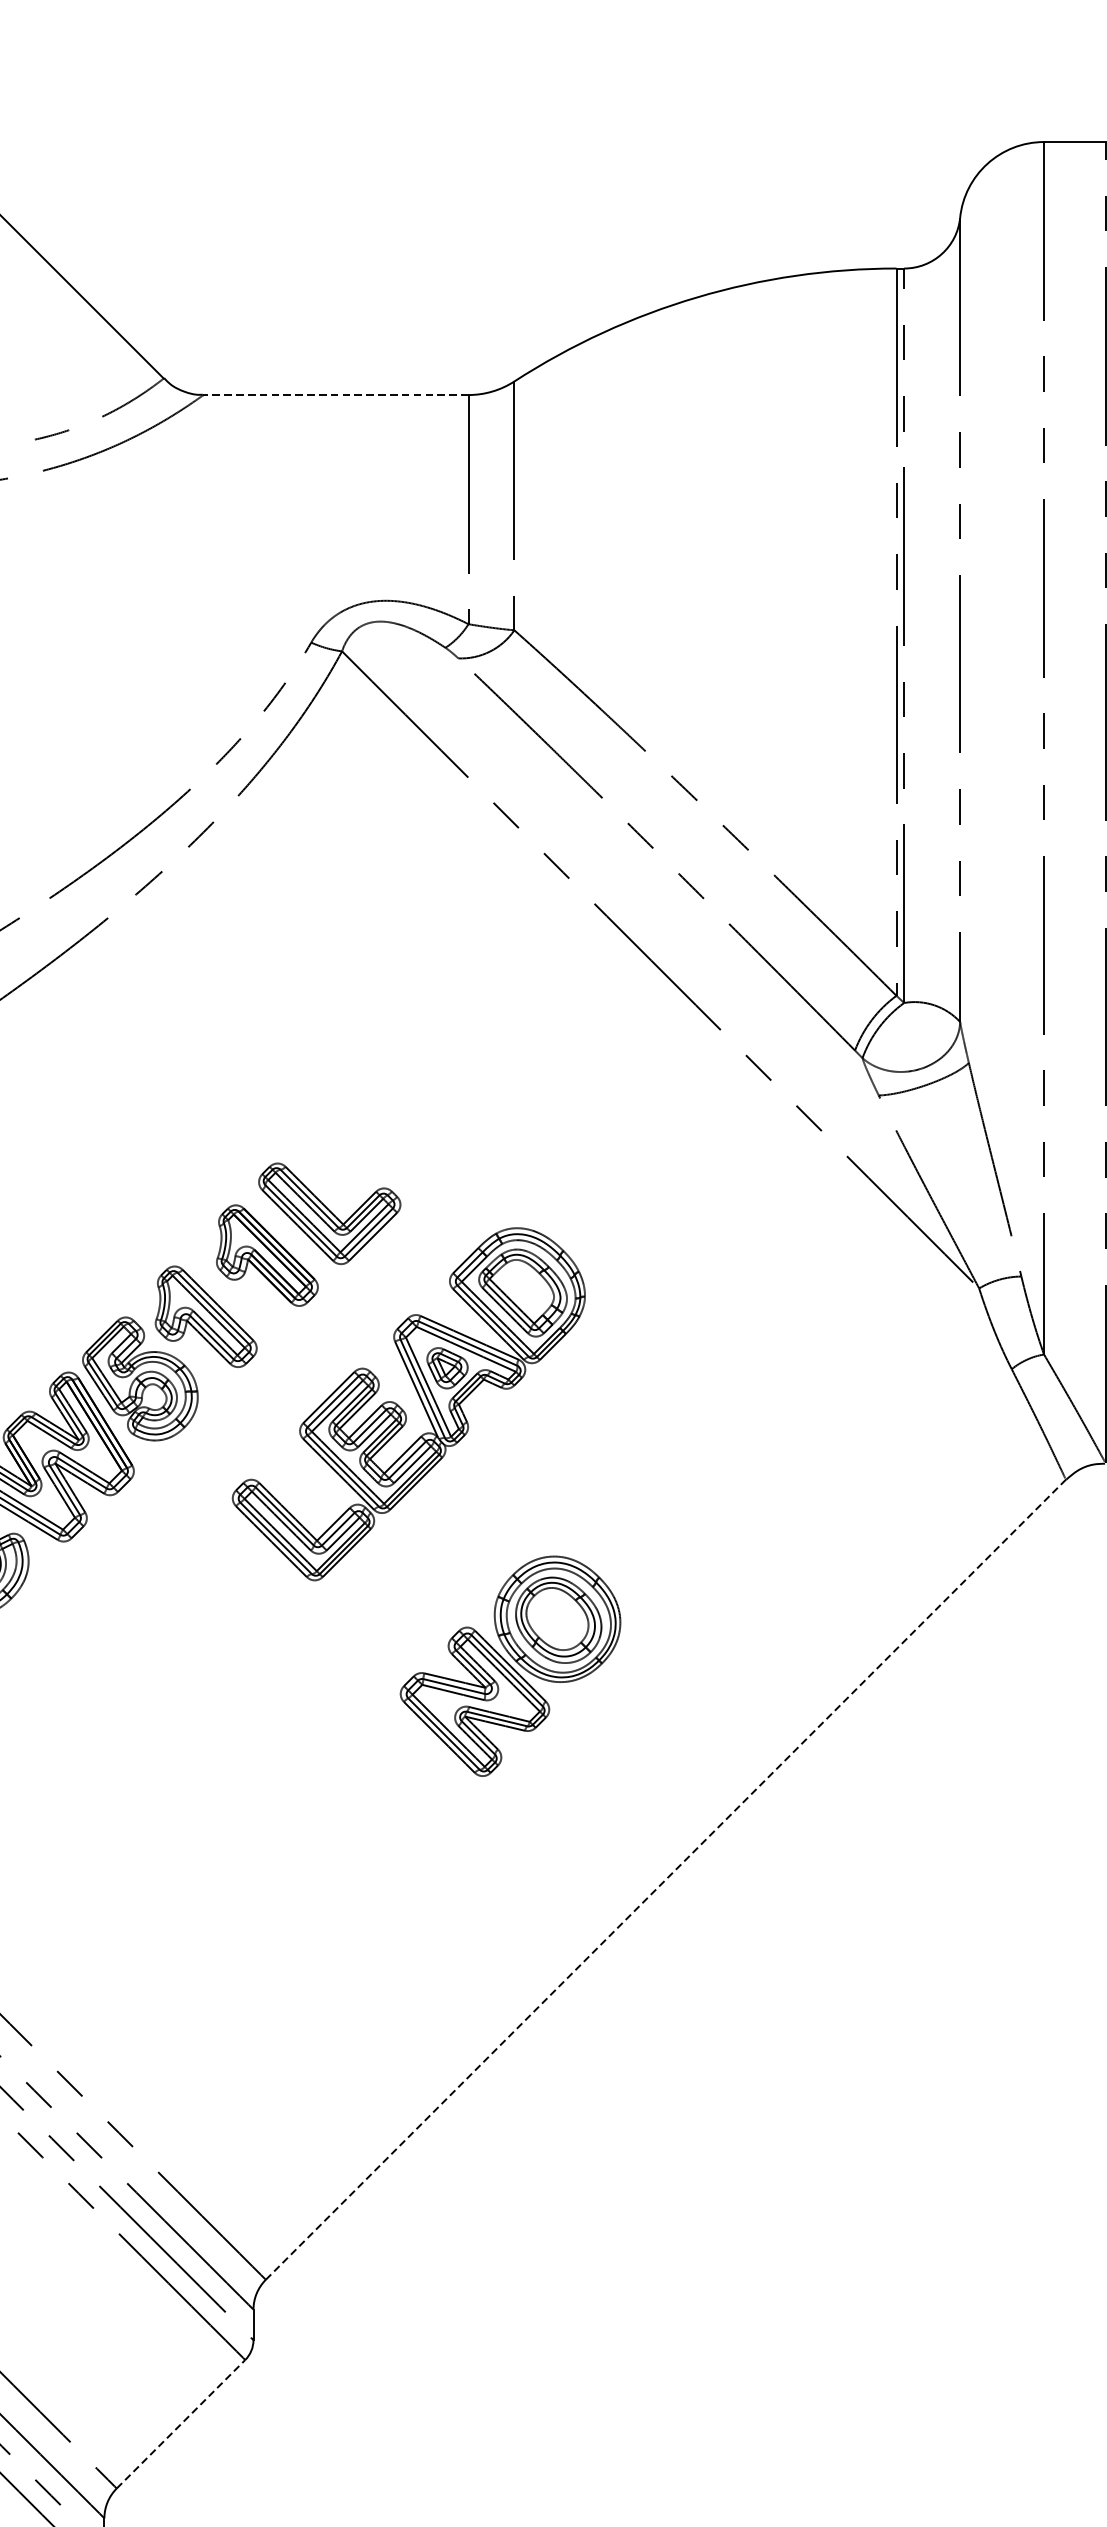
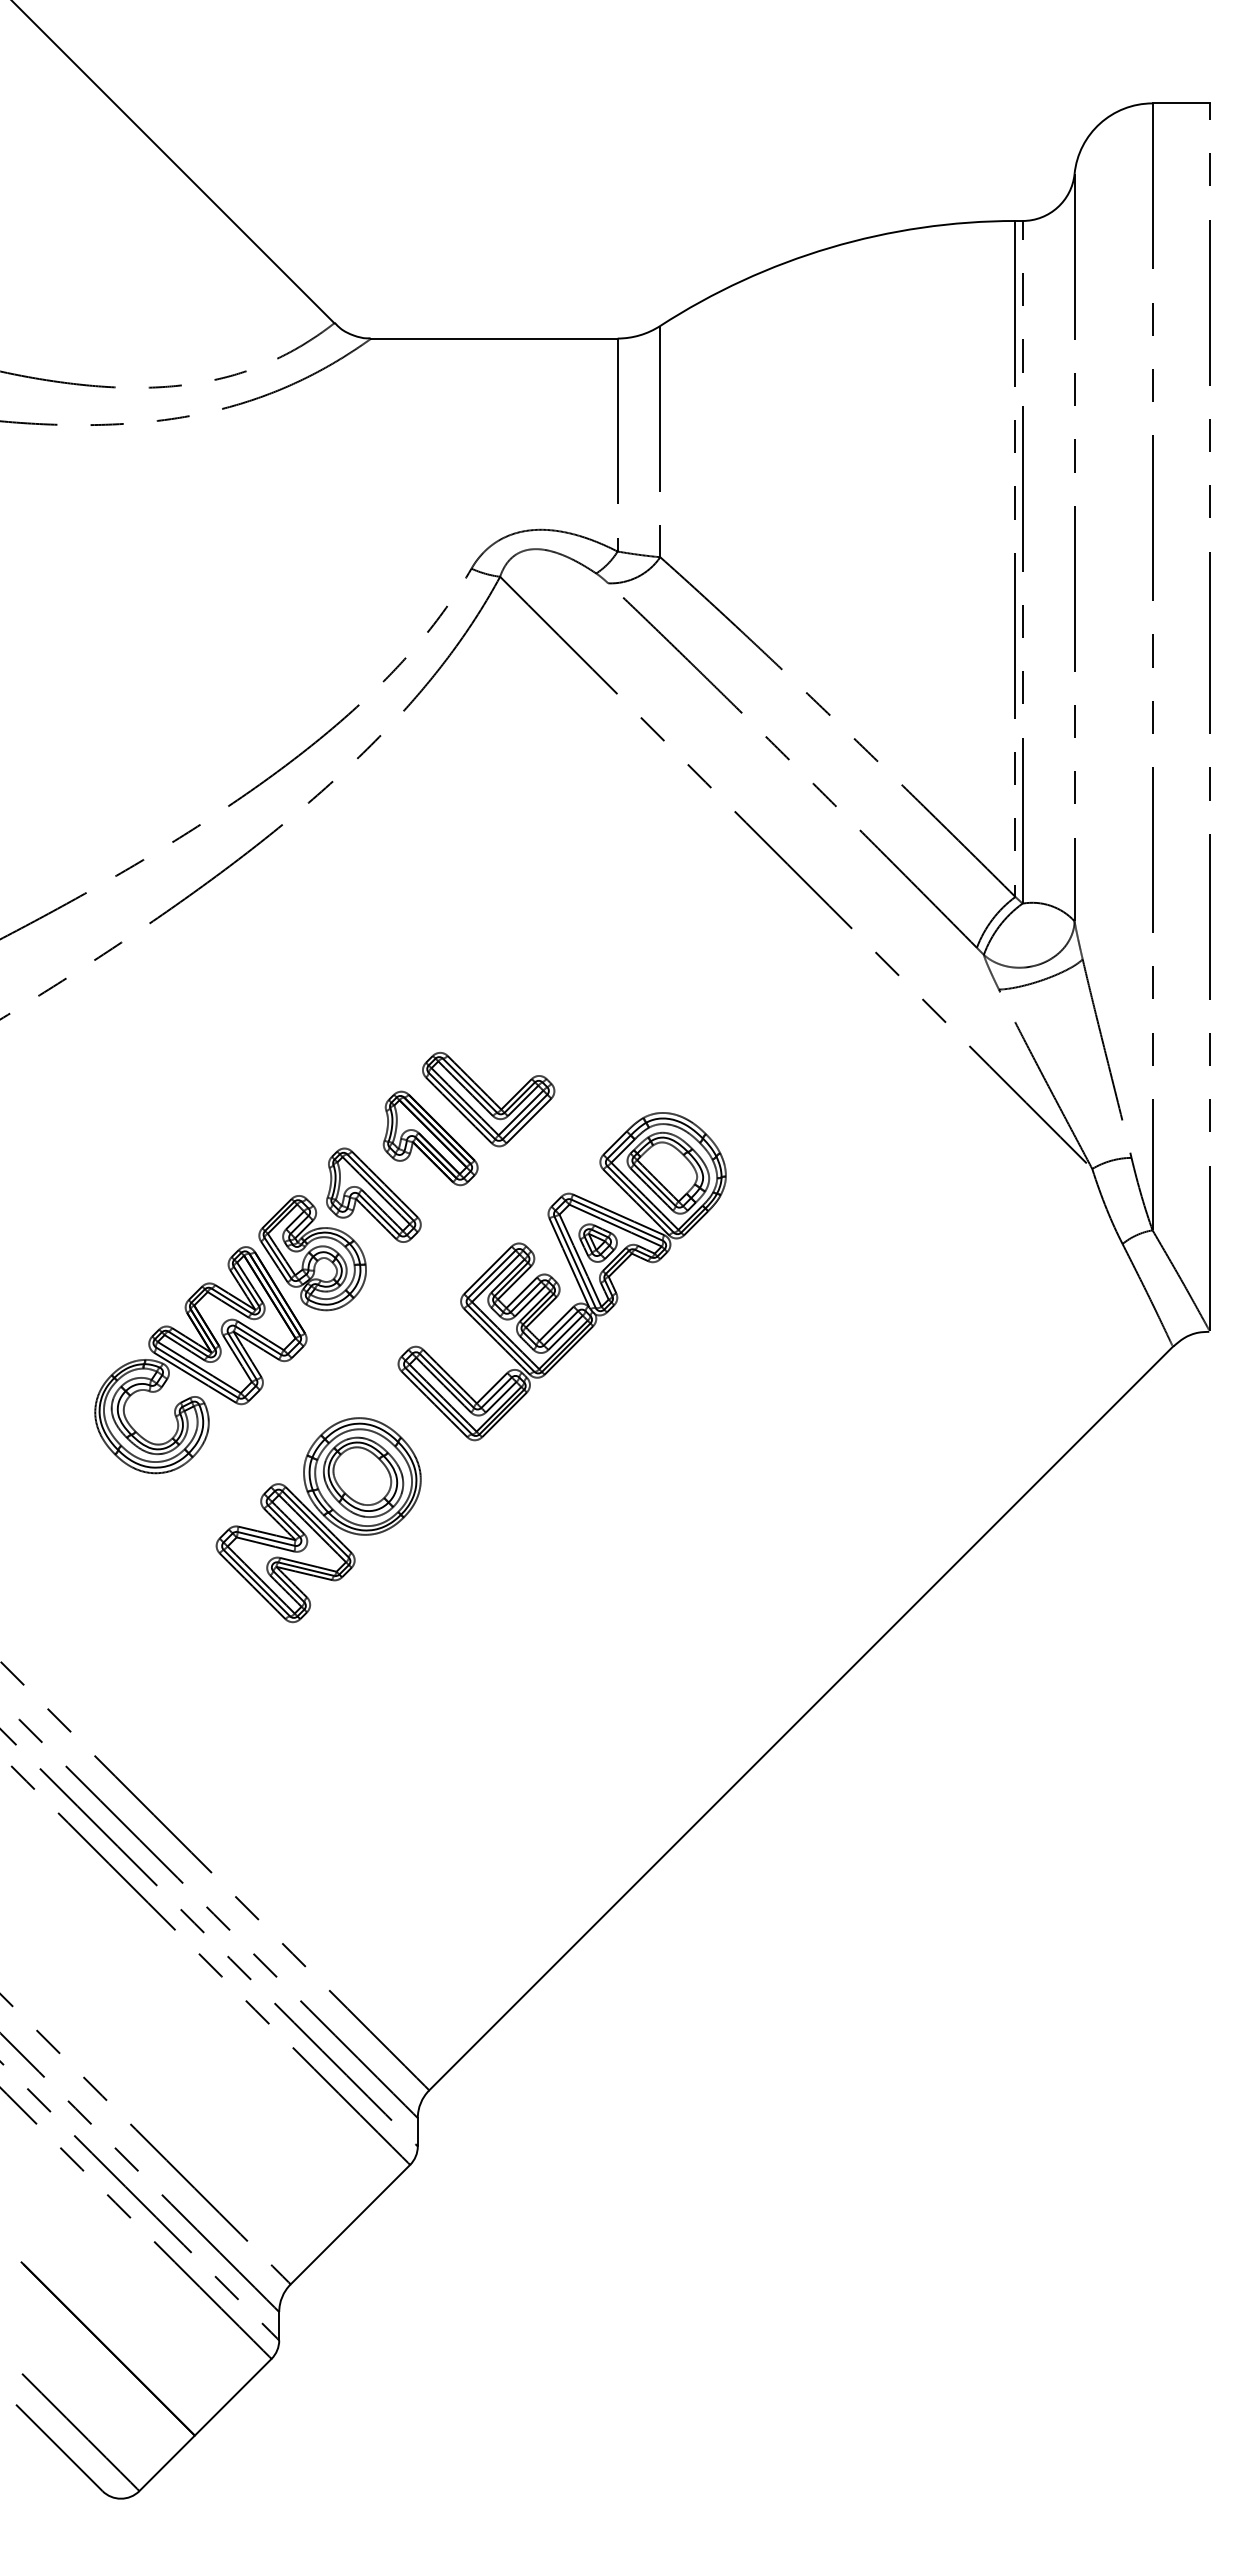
line: (336, 394) -> (494, 338), dashed -> solid
part: (510, 1666) -> (318, 1520), moved
line: (666, 1879) -> (801, 1718), dashed -> solid
line: (181, 2424) -> (350, 2224), dashed -> solid

